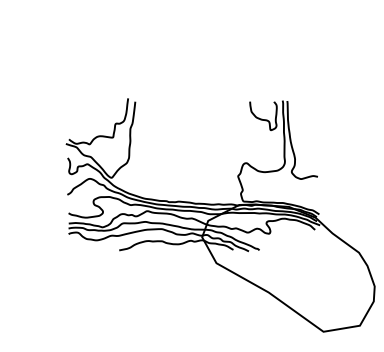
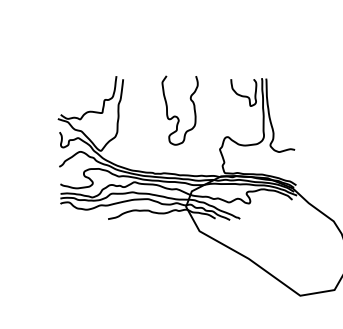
curve: (193, 141) -> (177, 116), added

